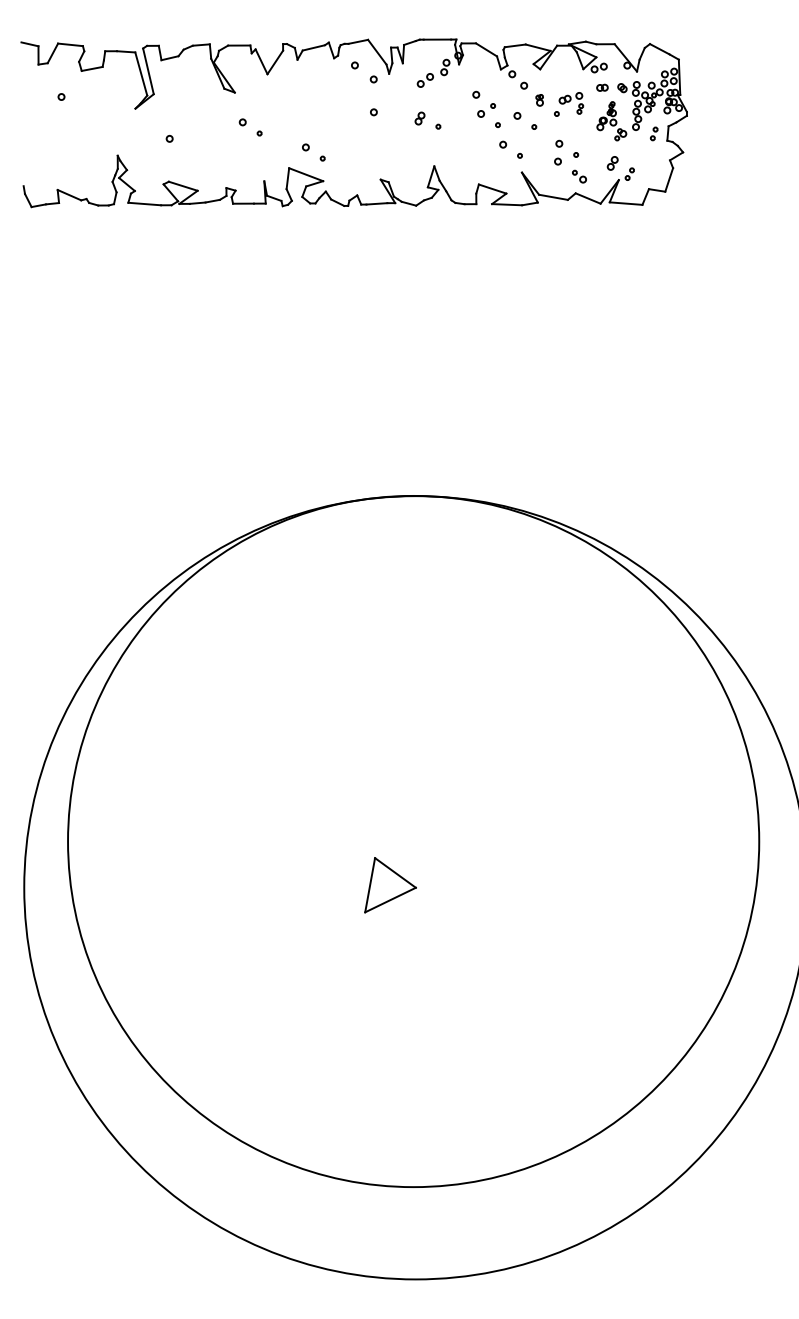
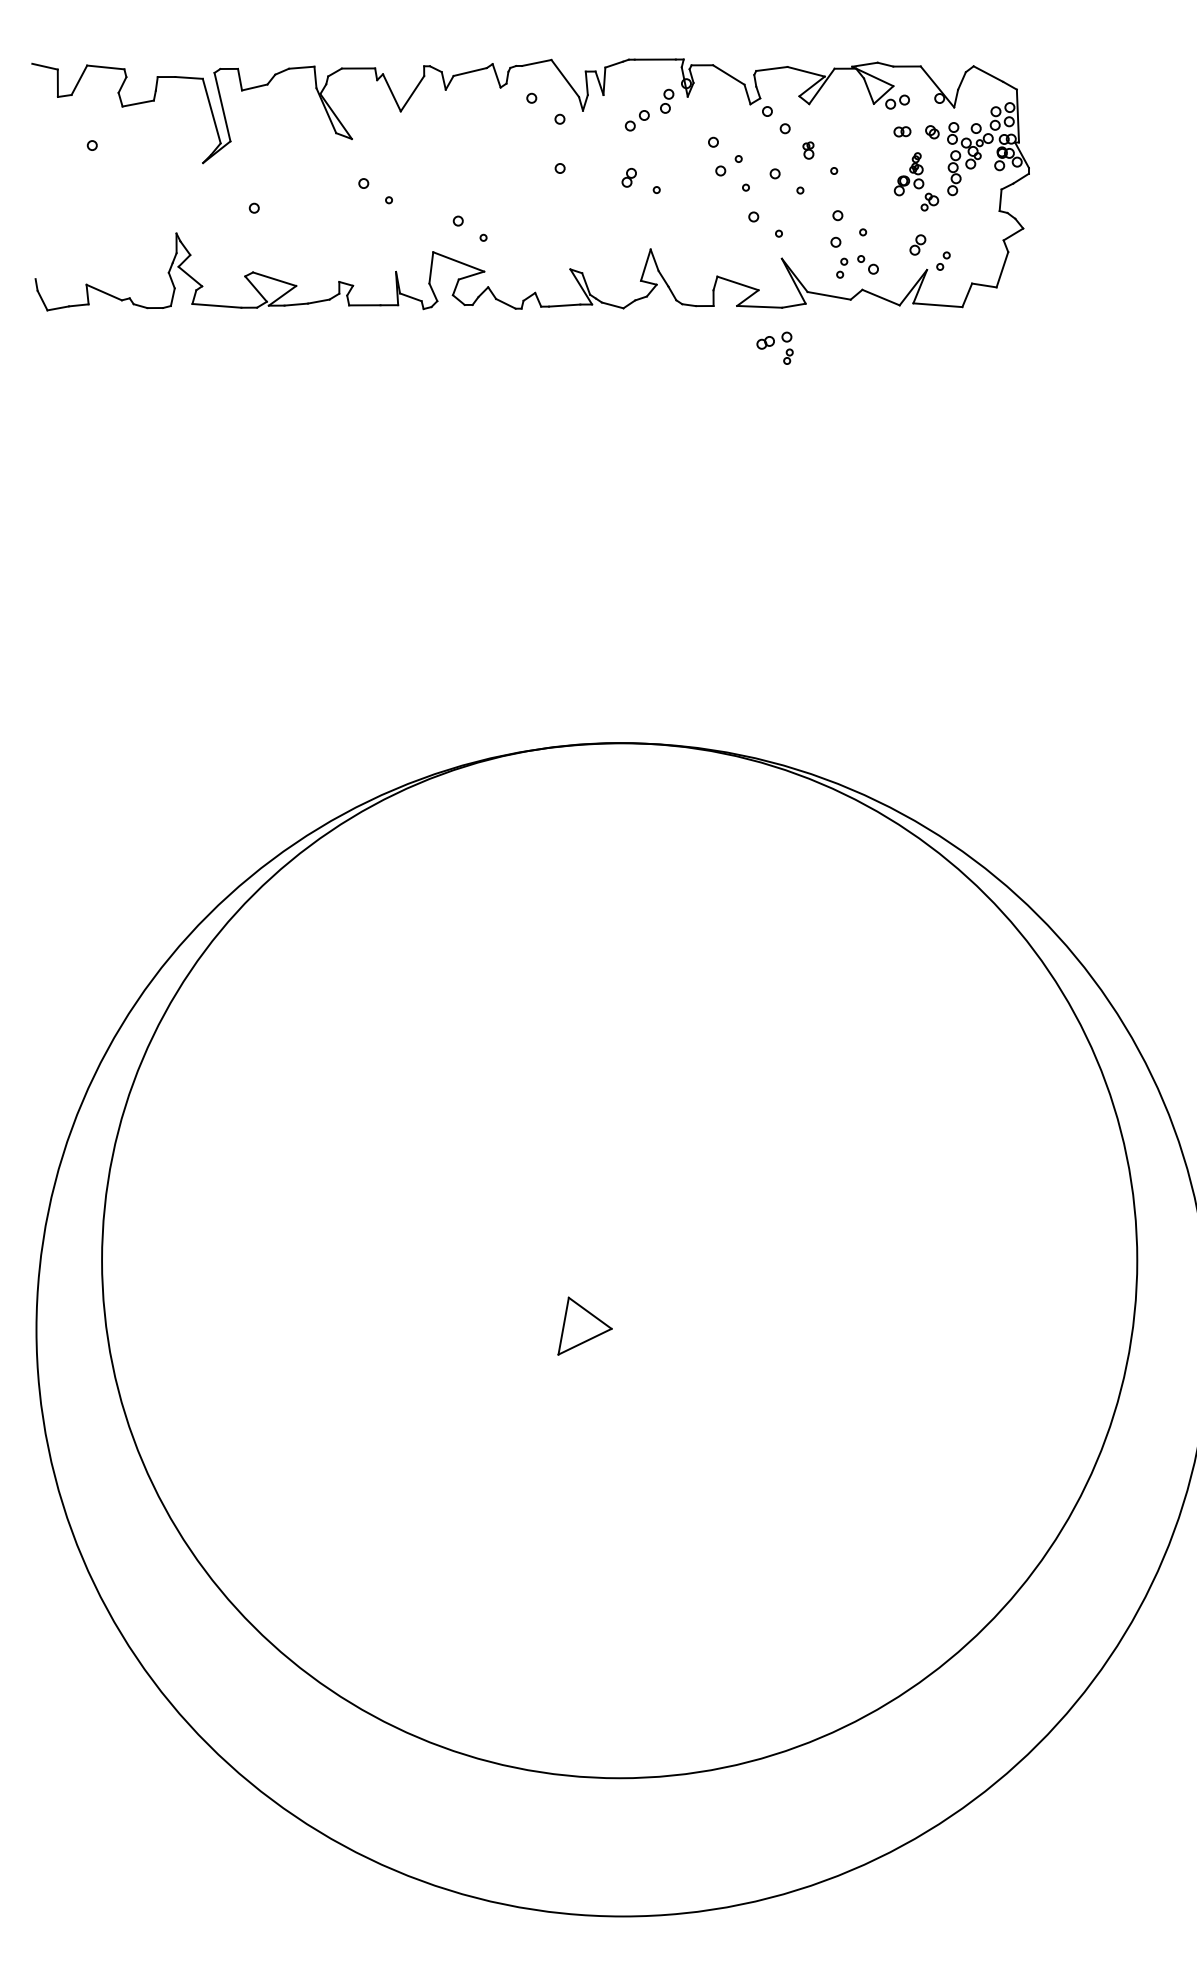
part: (571, 103) -> (775, 348), moved
part: (653, 133) -> (841, 267), moved
part: (390, 885) -> (585, 1326), size x0.7

